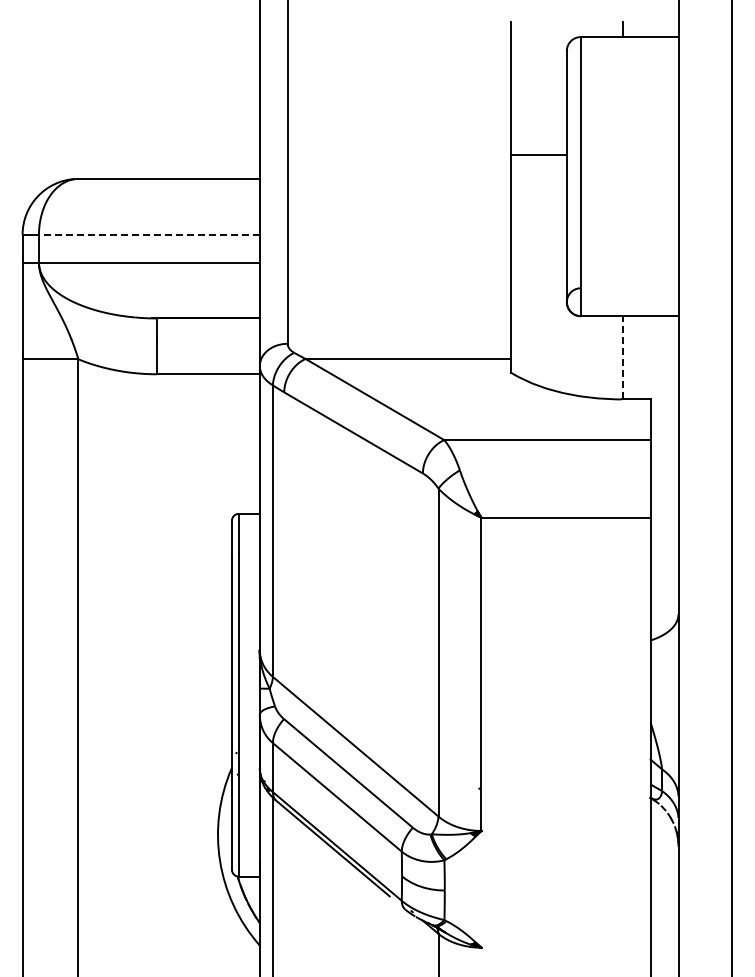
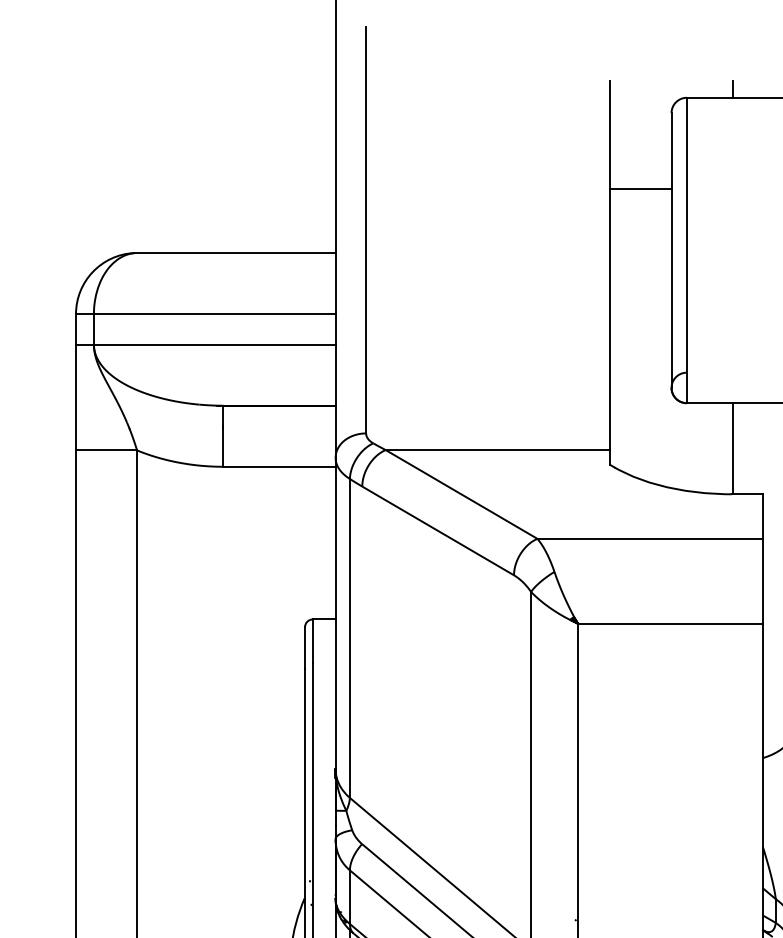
line: (538, 155) -> (640, 189), moved
line: (148, 234) -> (213, 313), dashed -> solid
line: (622, 357) -> (732, 448), dashed -> solid

